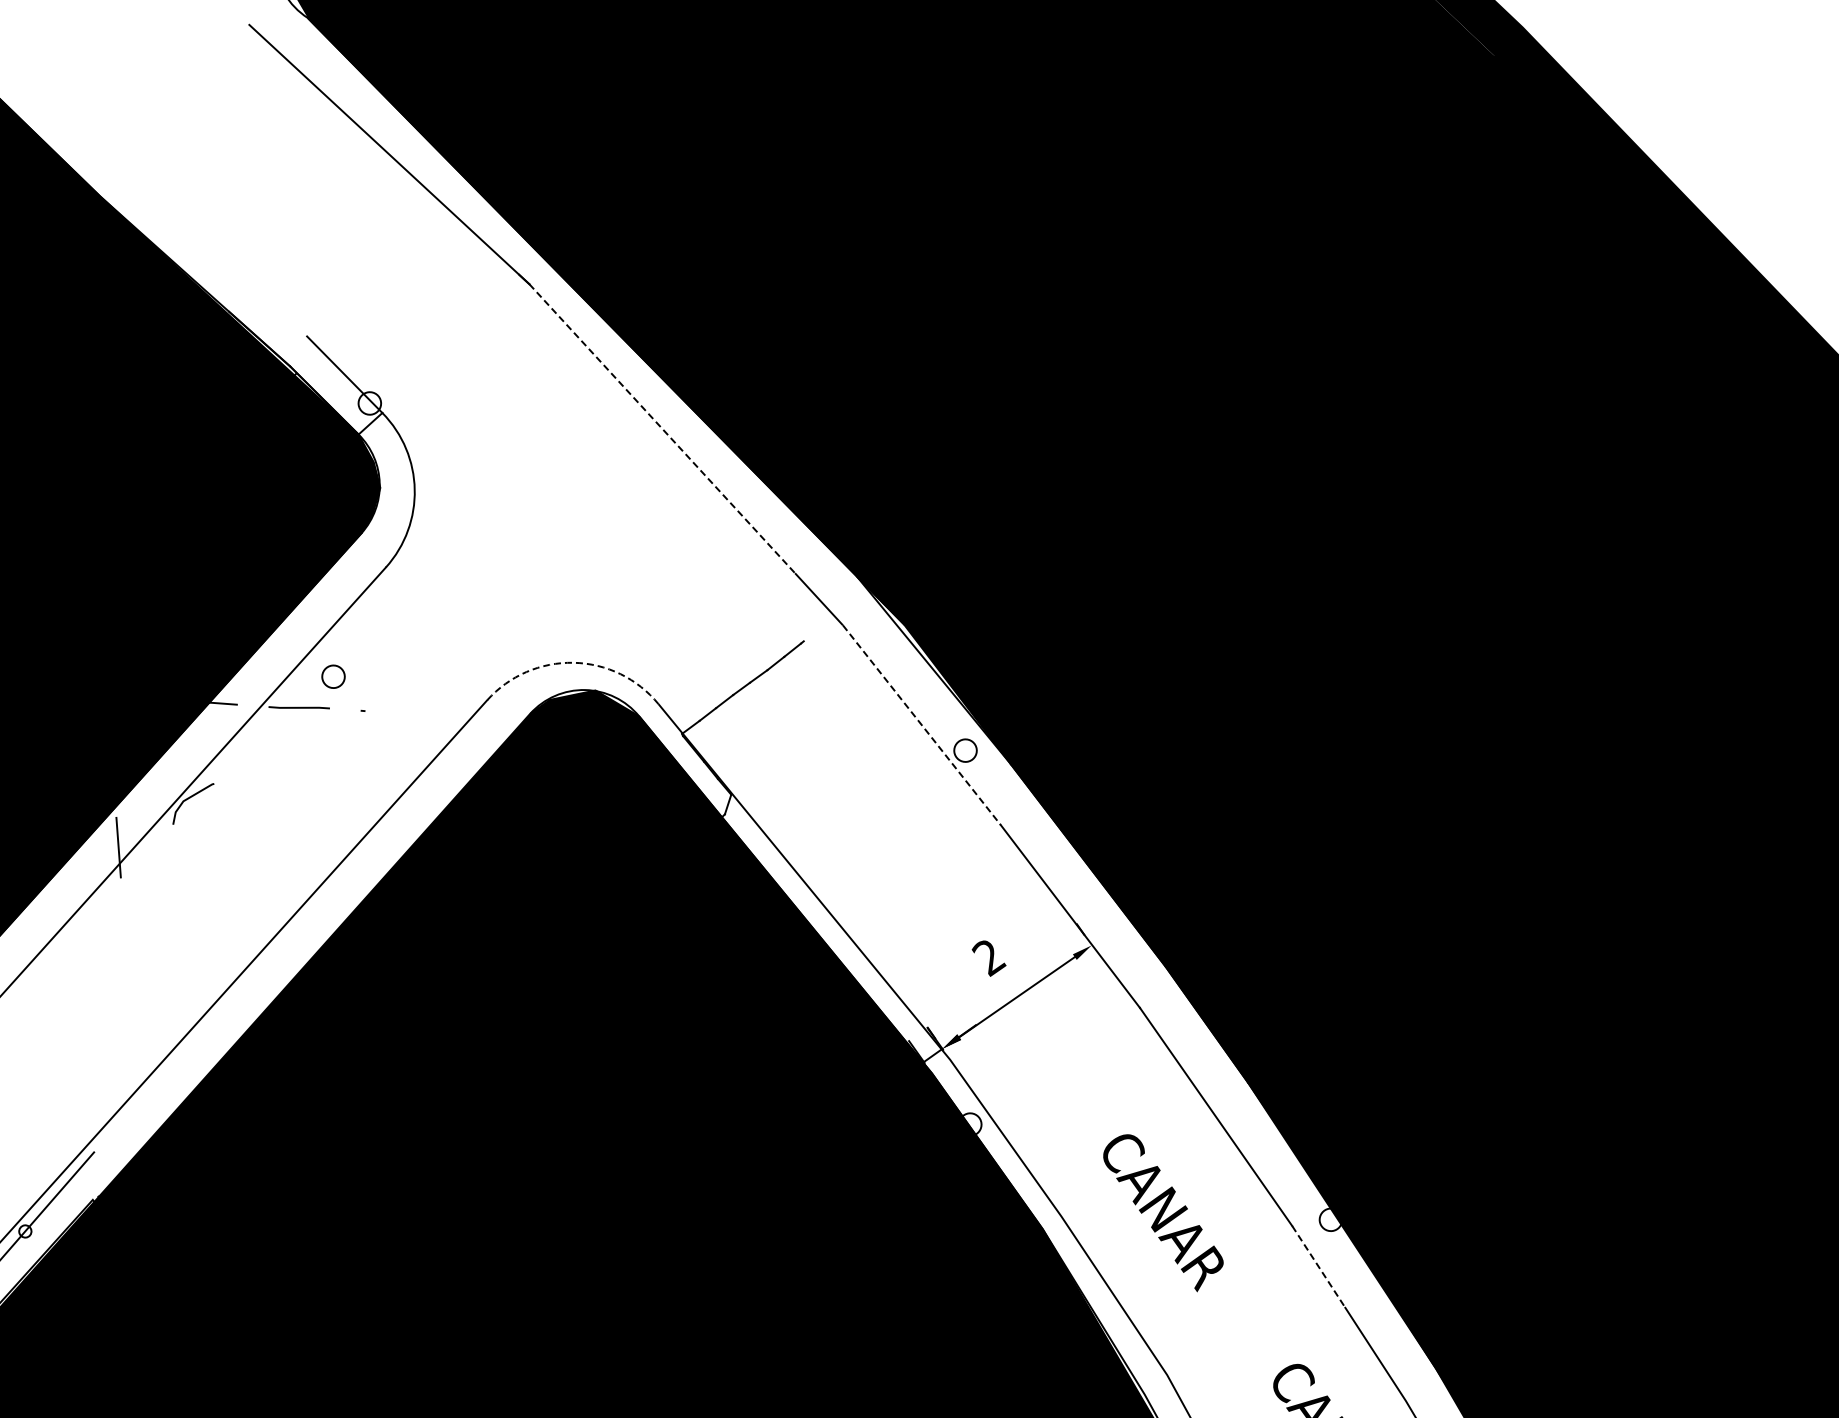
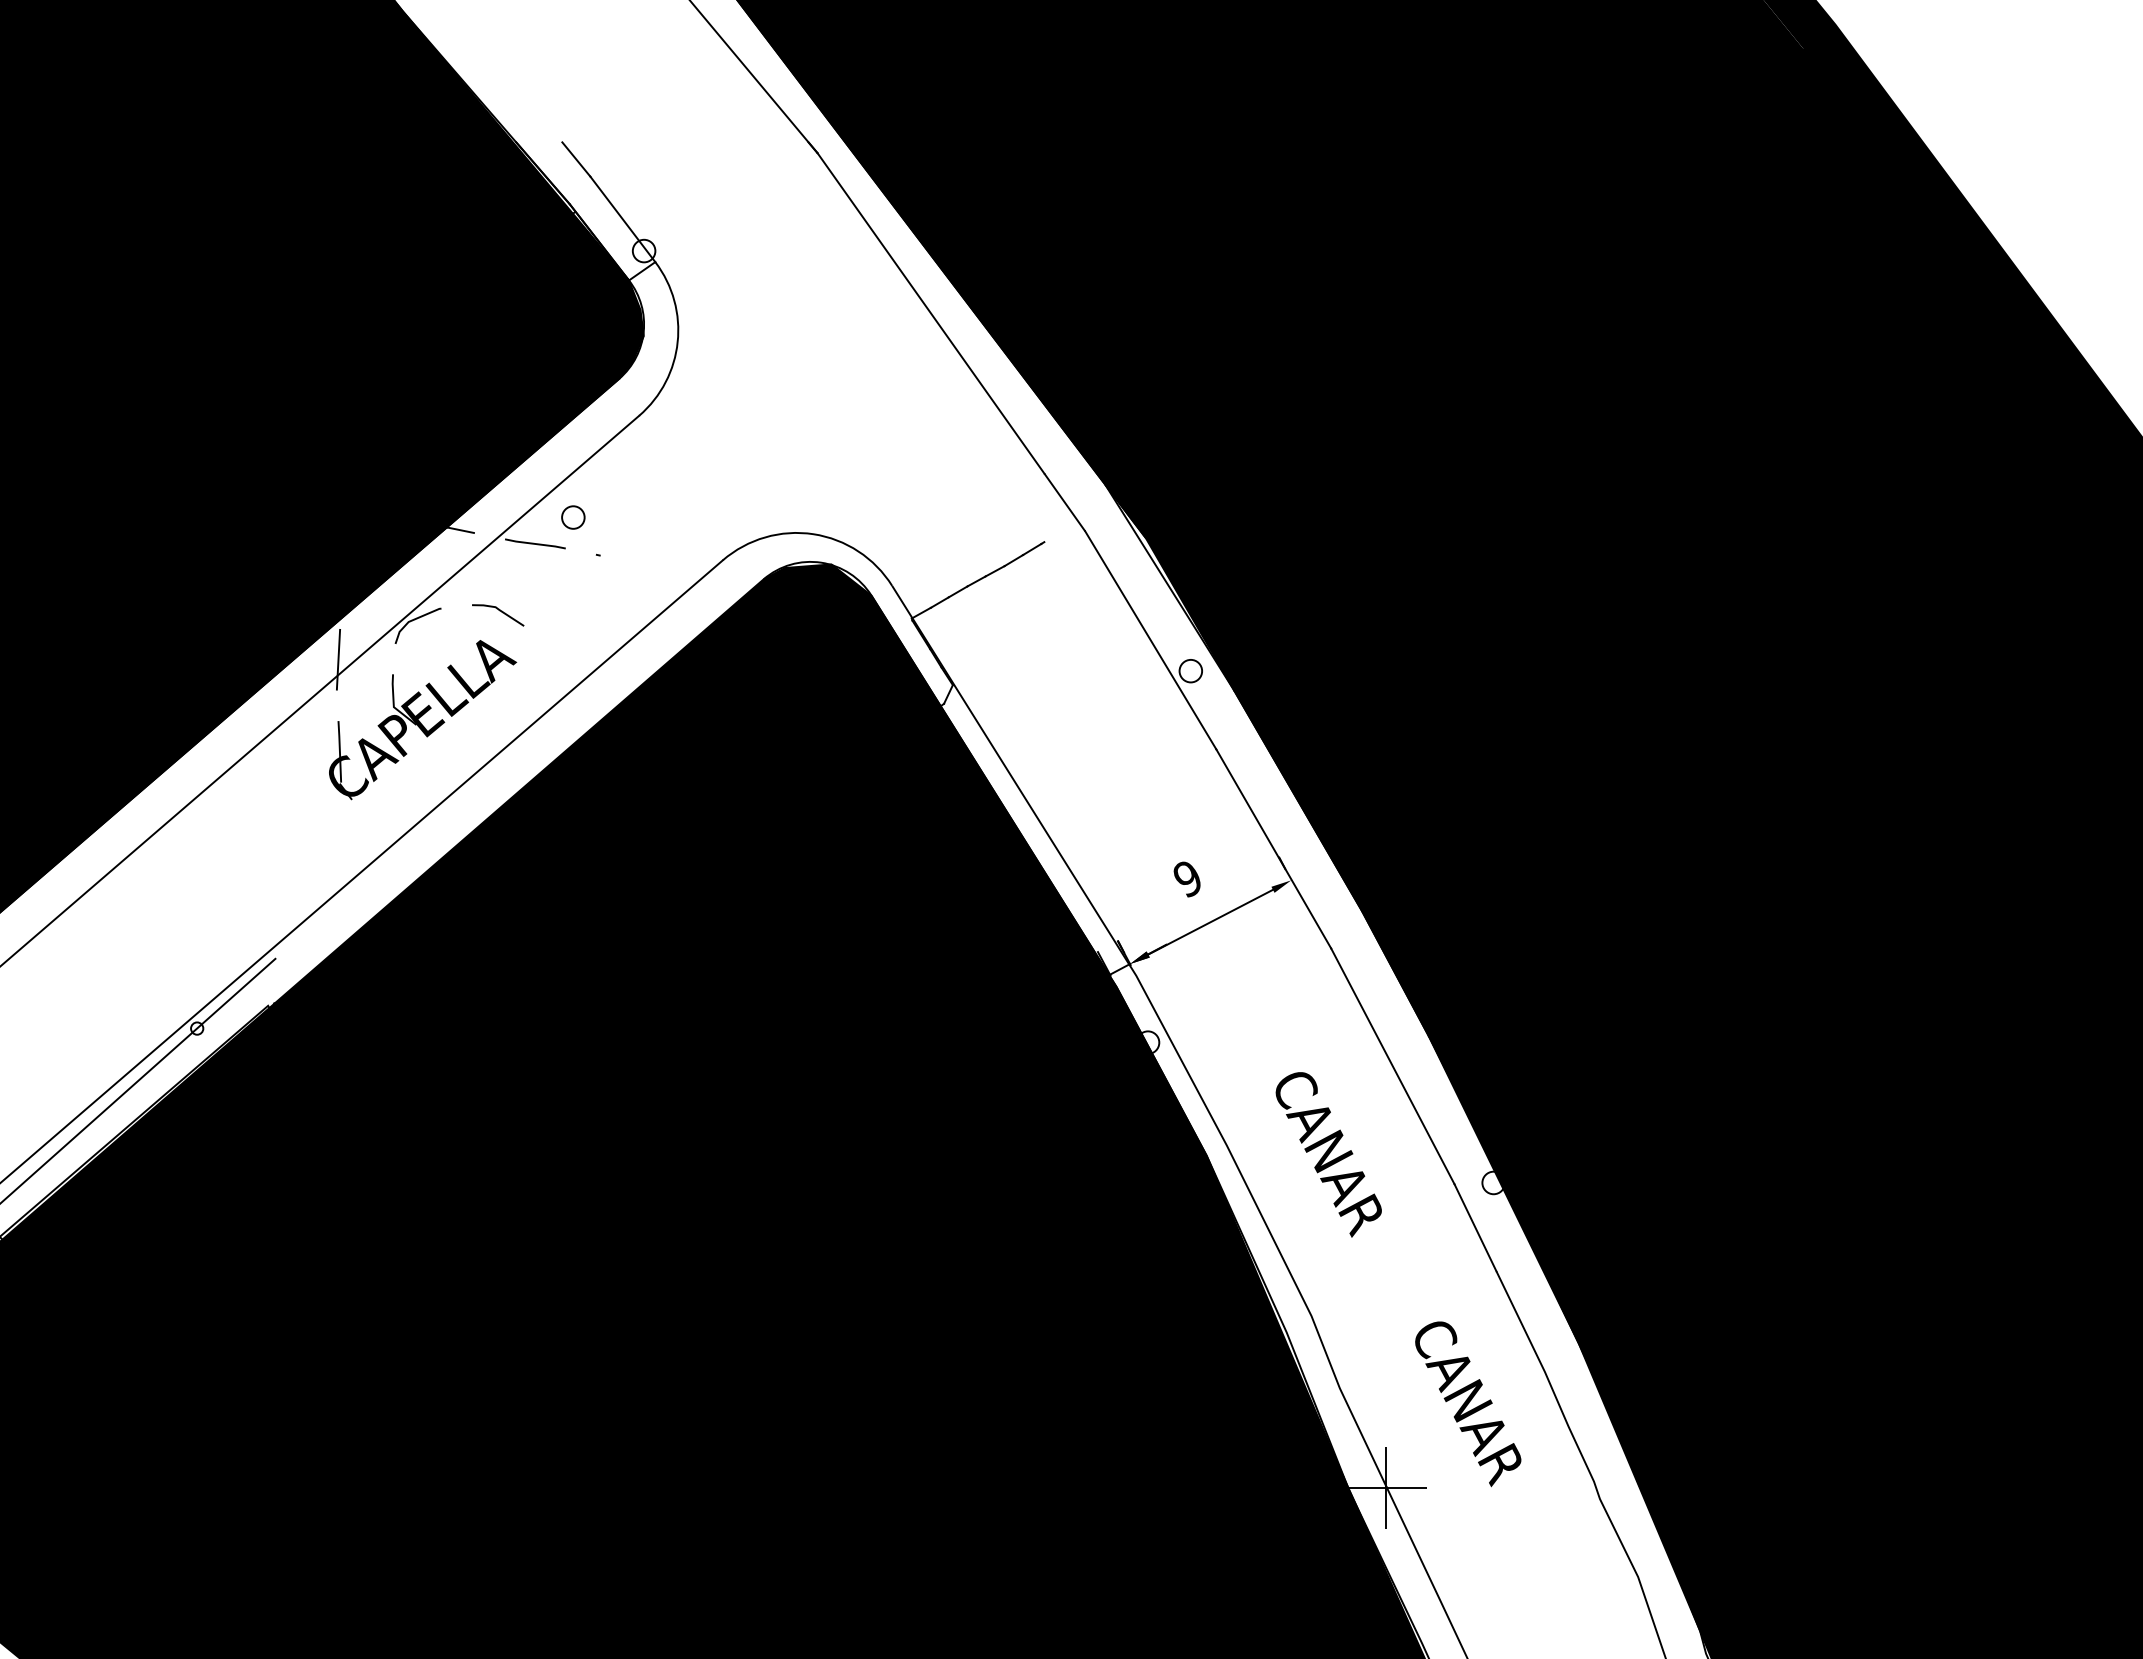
line: (291, 321) -> (576, 159), added
line: (662, 428) -> (931, 313), dashed -> solid
arc: (573, 663) -> (813, 534), dashed -> solid
line: (922, 725) -> (1151, 640), dashed -> solid
line: (272, 779) -> (499, 611), added
part: (210, 897) -> (423, 720), added
text: (988, 957) -> (1187, 879), 2 -> 9
line: (1318, 1267) -> (1475, 1228), dashed -> solid

